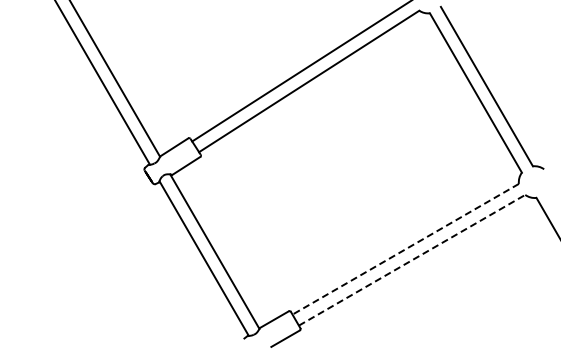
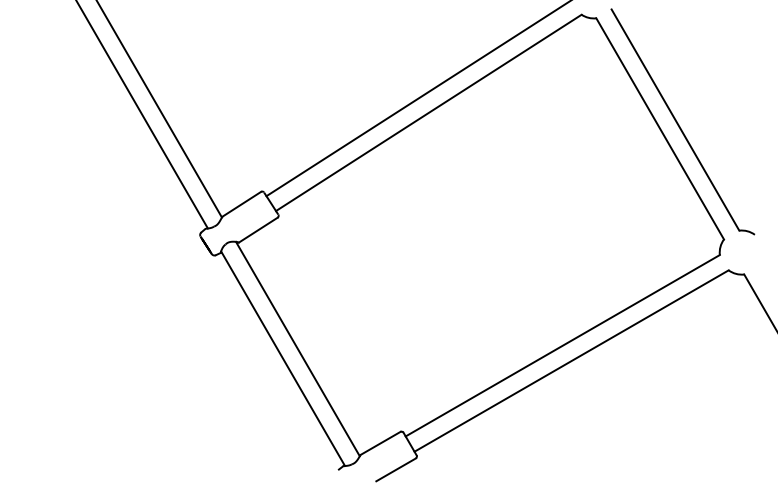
line: (405, 249) -> (562, 346), dashed -> solid
line: (412, 260) -> (572, 361), dashed -> solid

